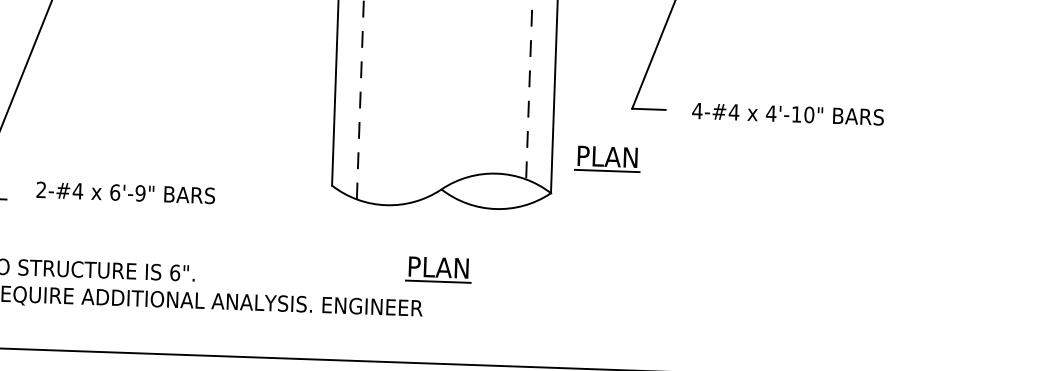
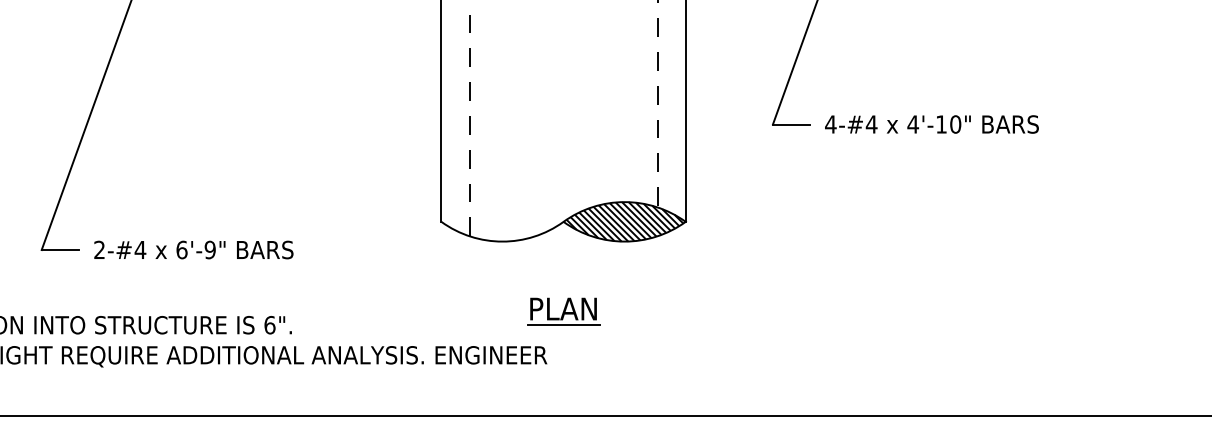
text: (787, 114) -> (931, 124), moved
part: (607, 159) -> (747, 181), removed
hatch: (496, 191) -> (624, 221), added
text: (125, 192) -> (193, 249), moved

